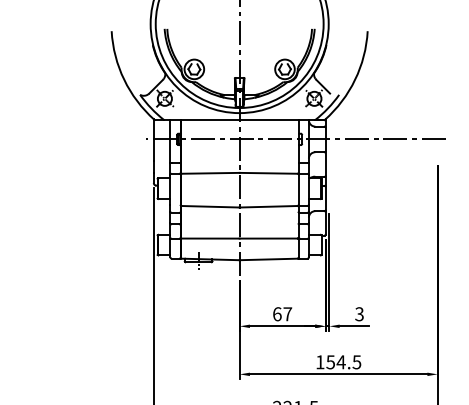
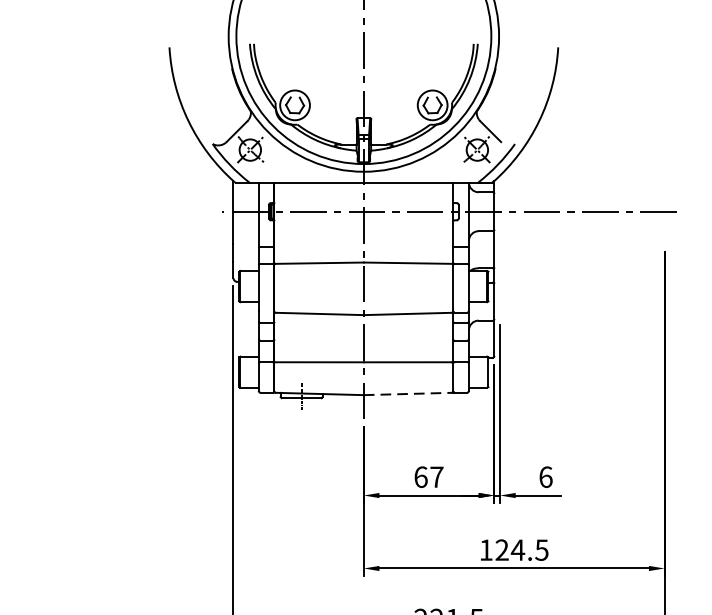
line: (269, 259) -> (409, 394), solid -> dashed
text: (359, 314) -> (545, 477), 3 -> 6
text: (330, 362) -> (501, 550), 154.5 -> 124.5

